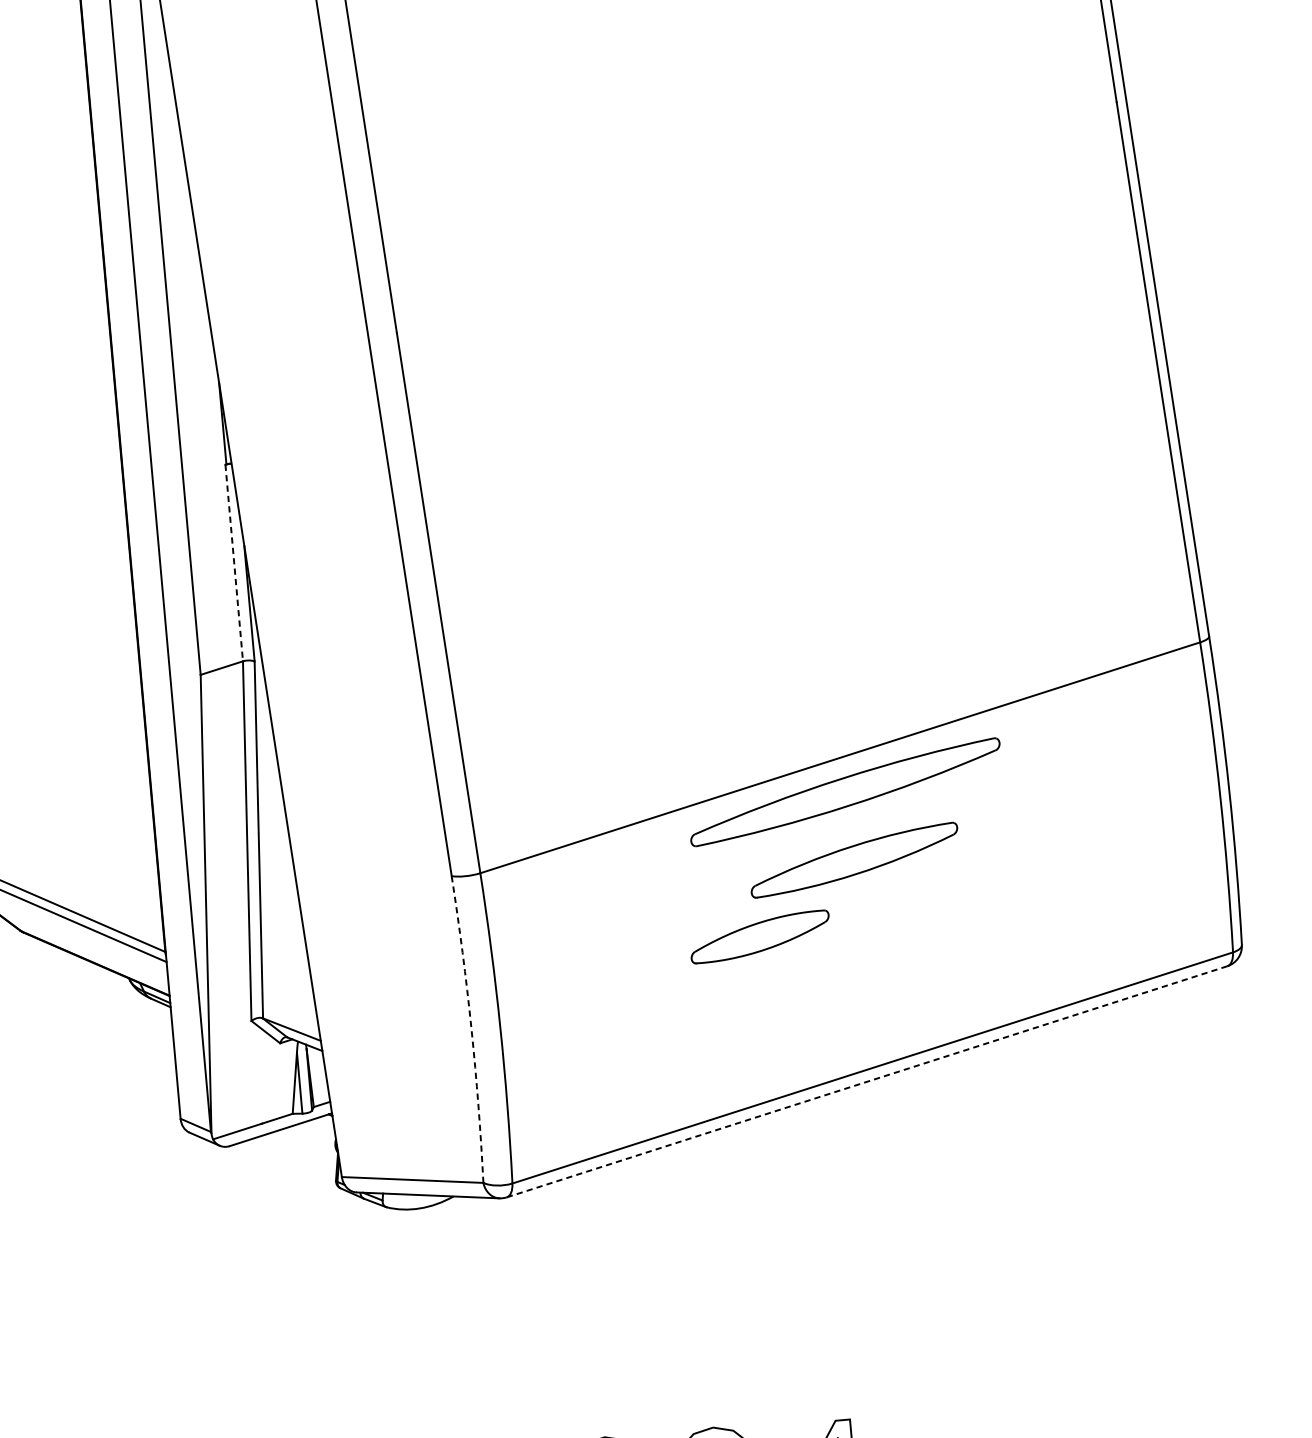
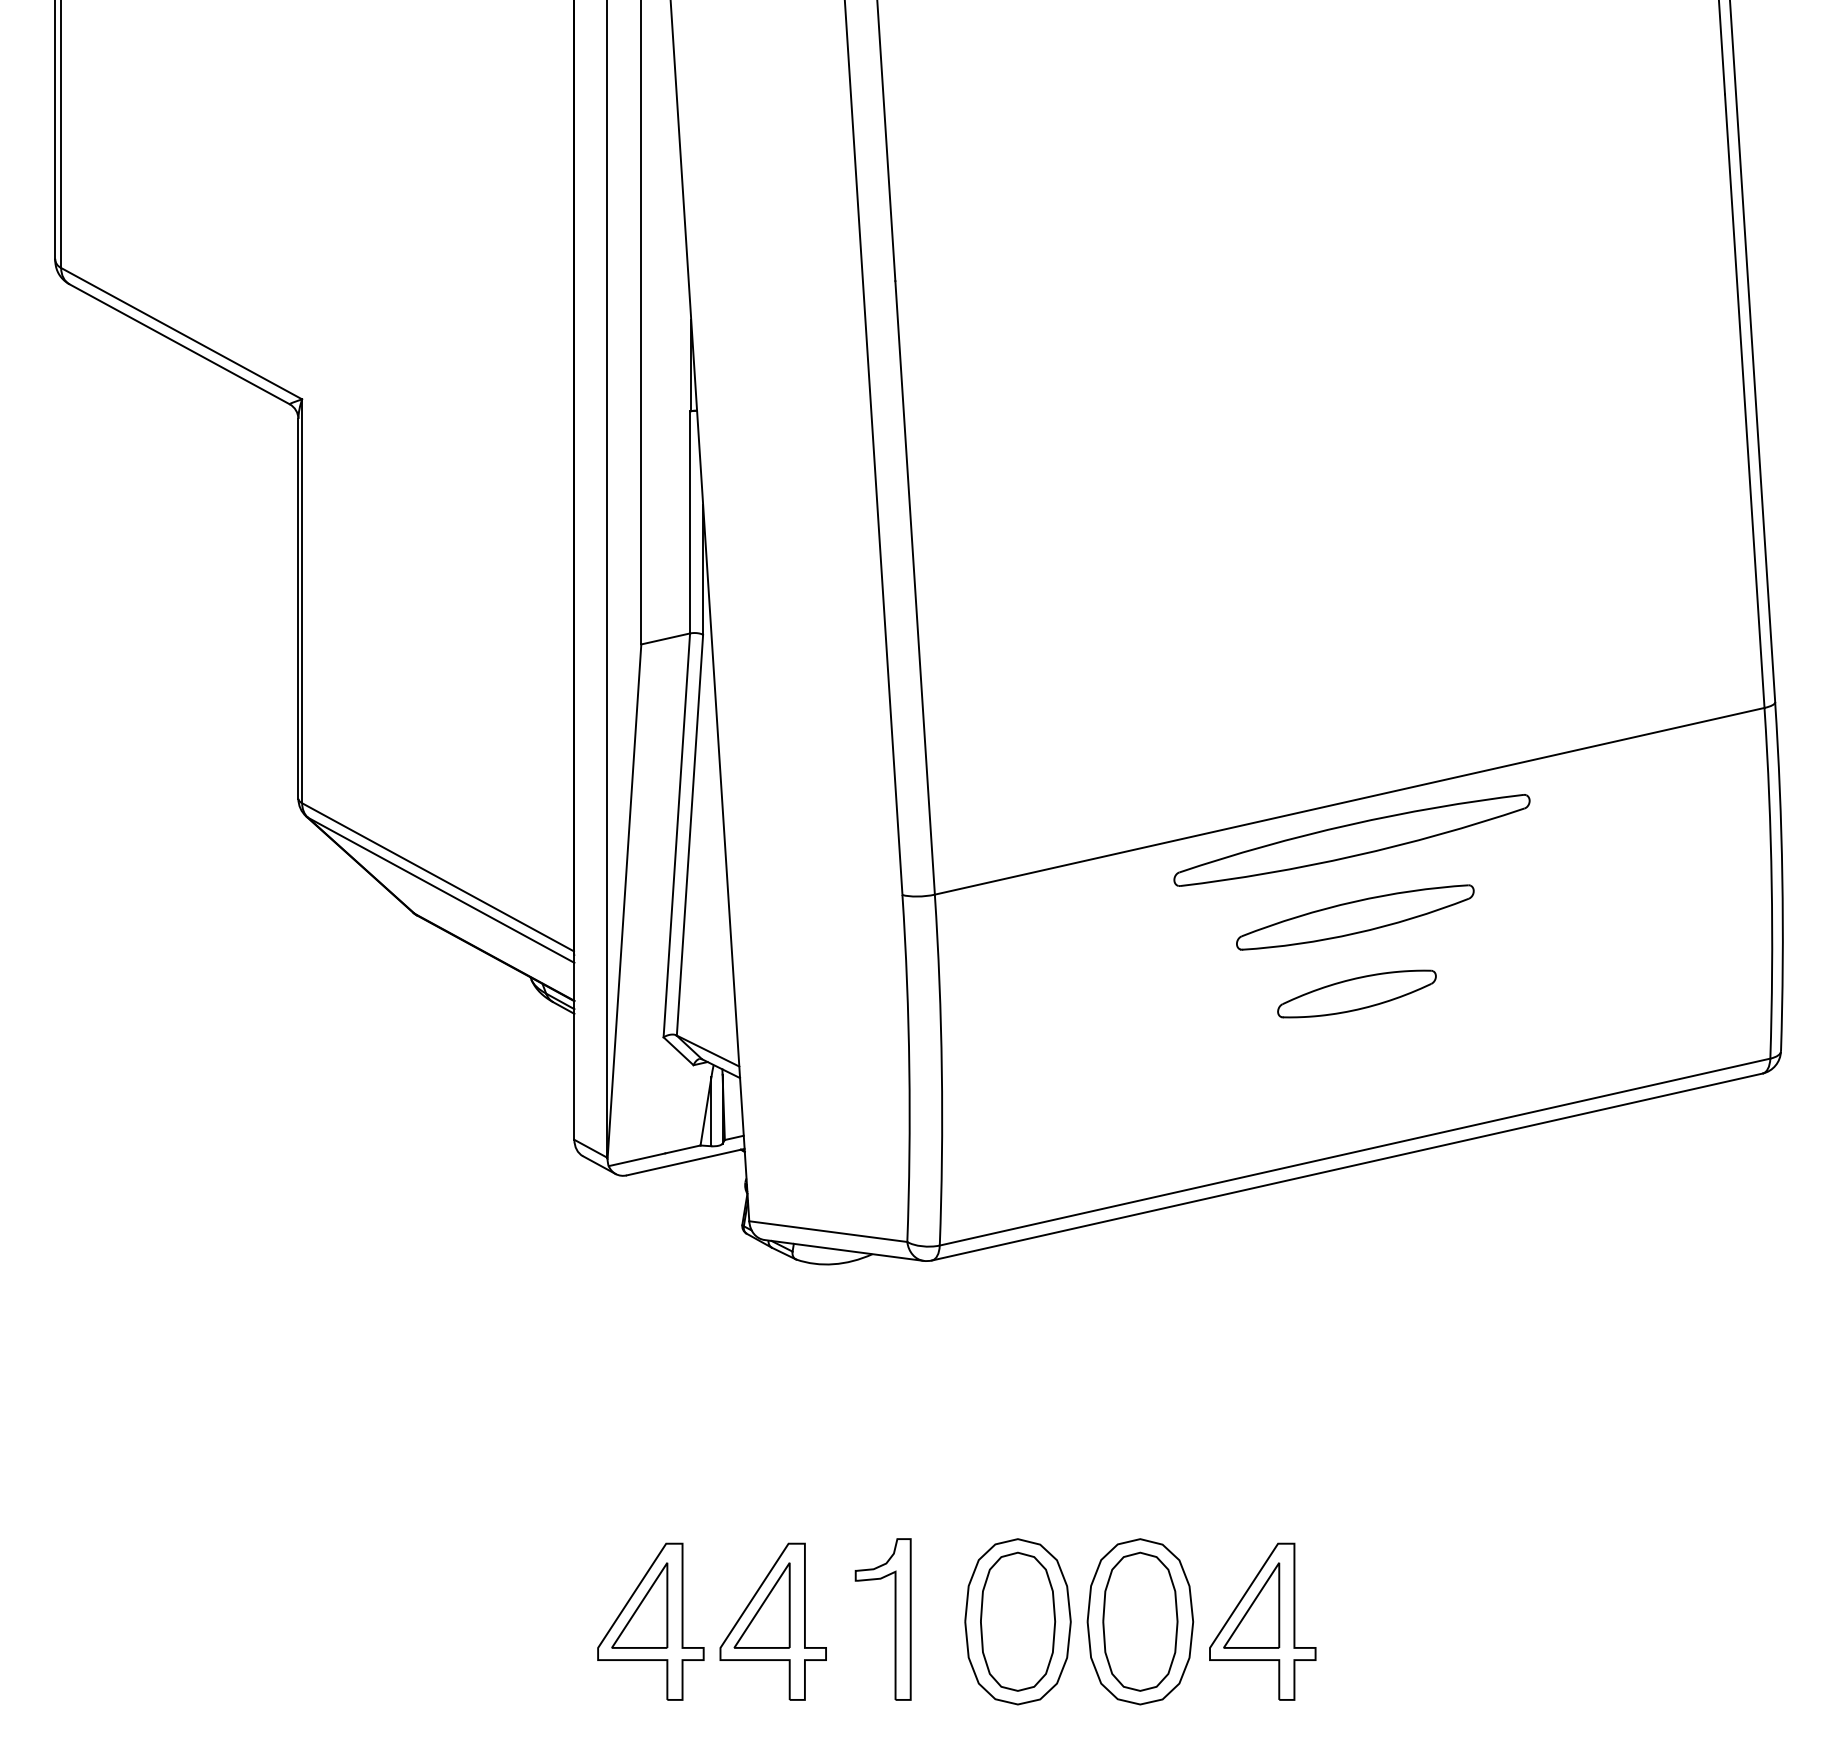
line: (234, 563) -> (690, 522), dashed -> solid
part: (759, 936) -> (1356, 993), moved
arc: (471, 1029) -> (909, 1068), dashed -> solid
line: (867, 1082) -> (1347, 1167), dashed -> solid

